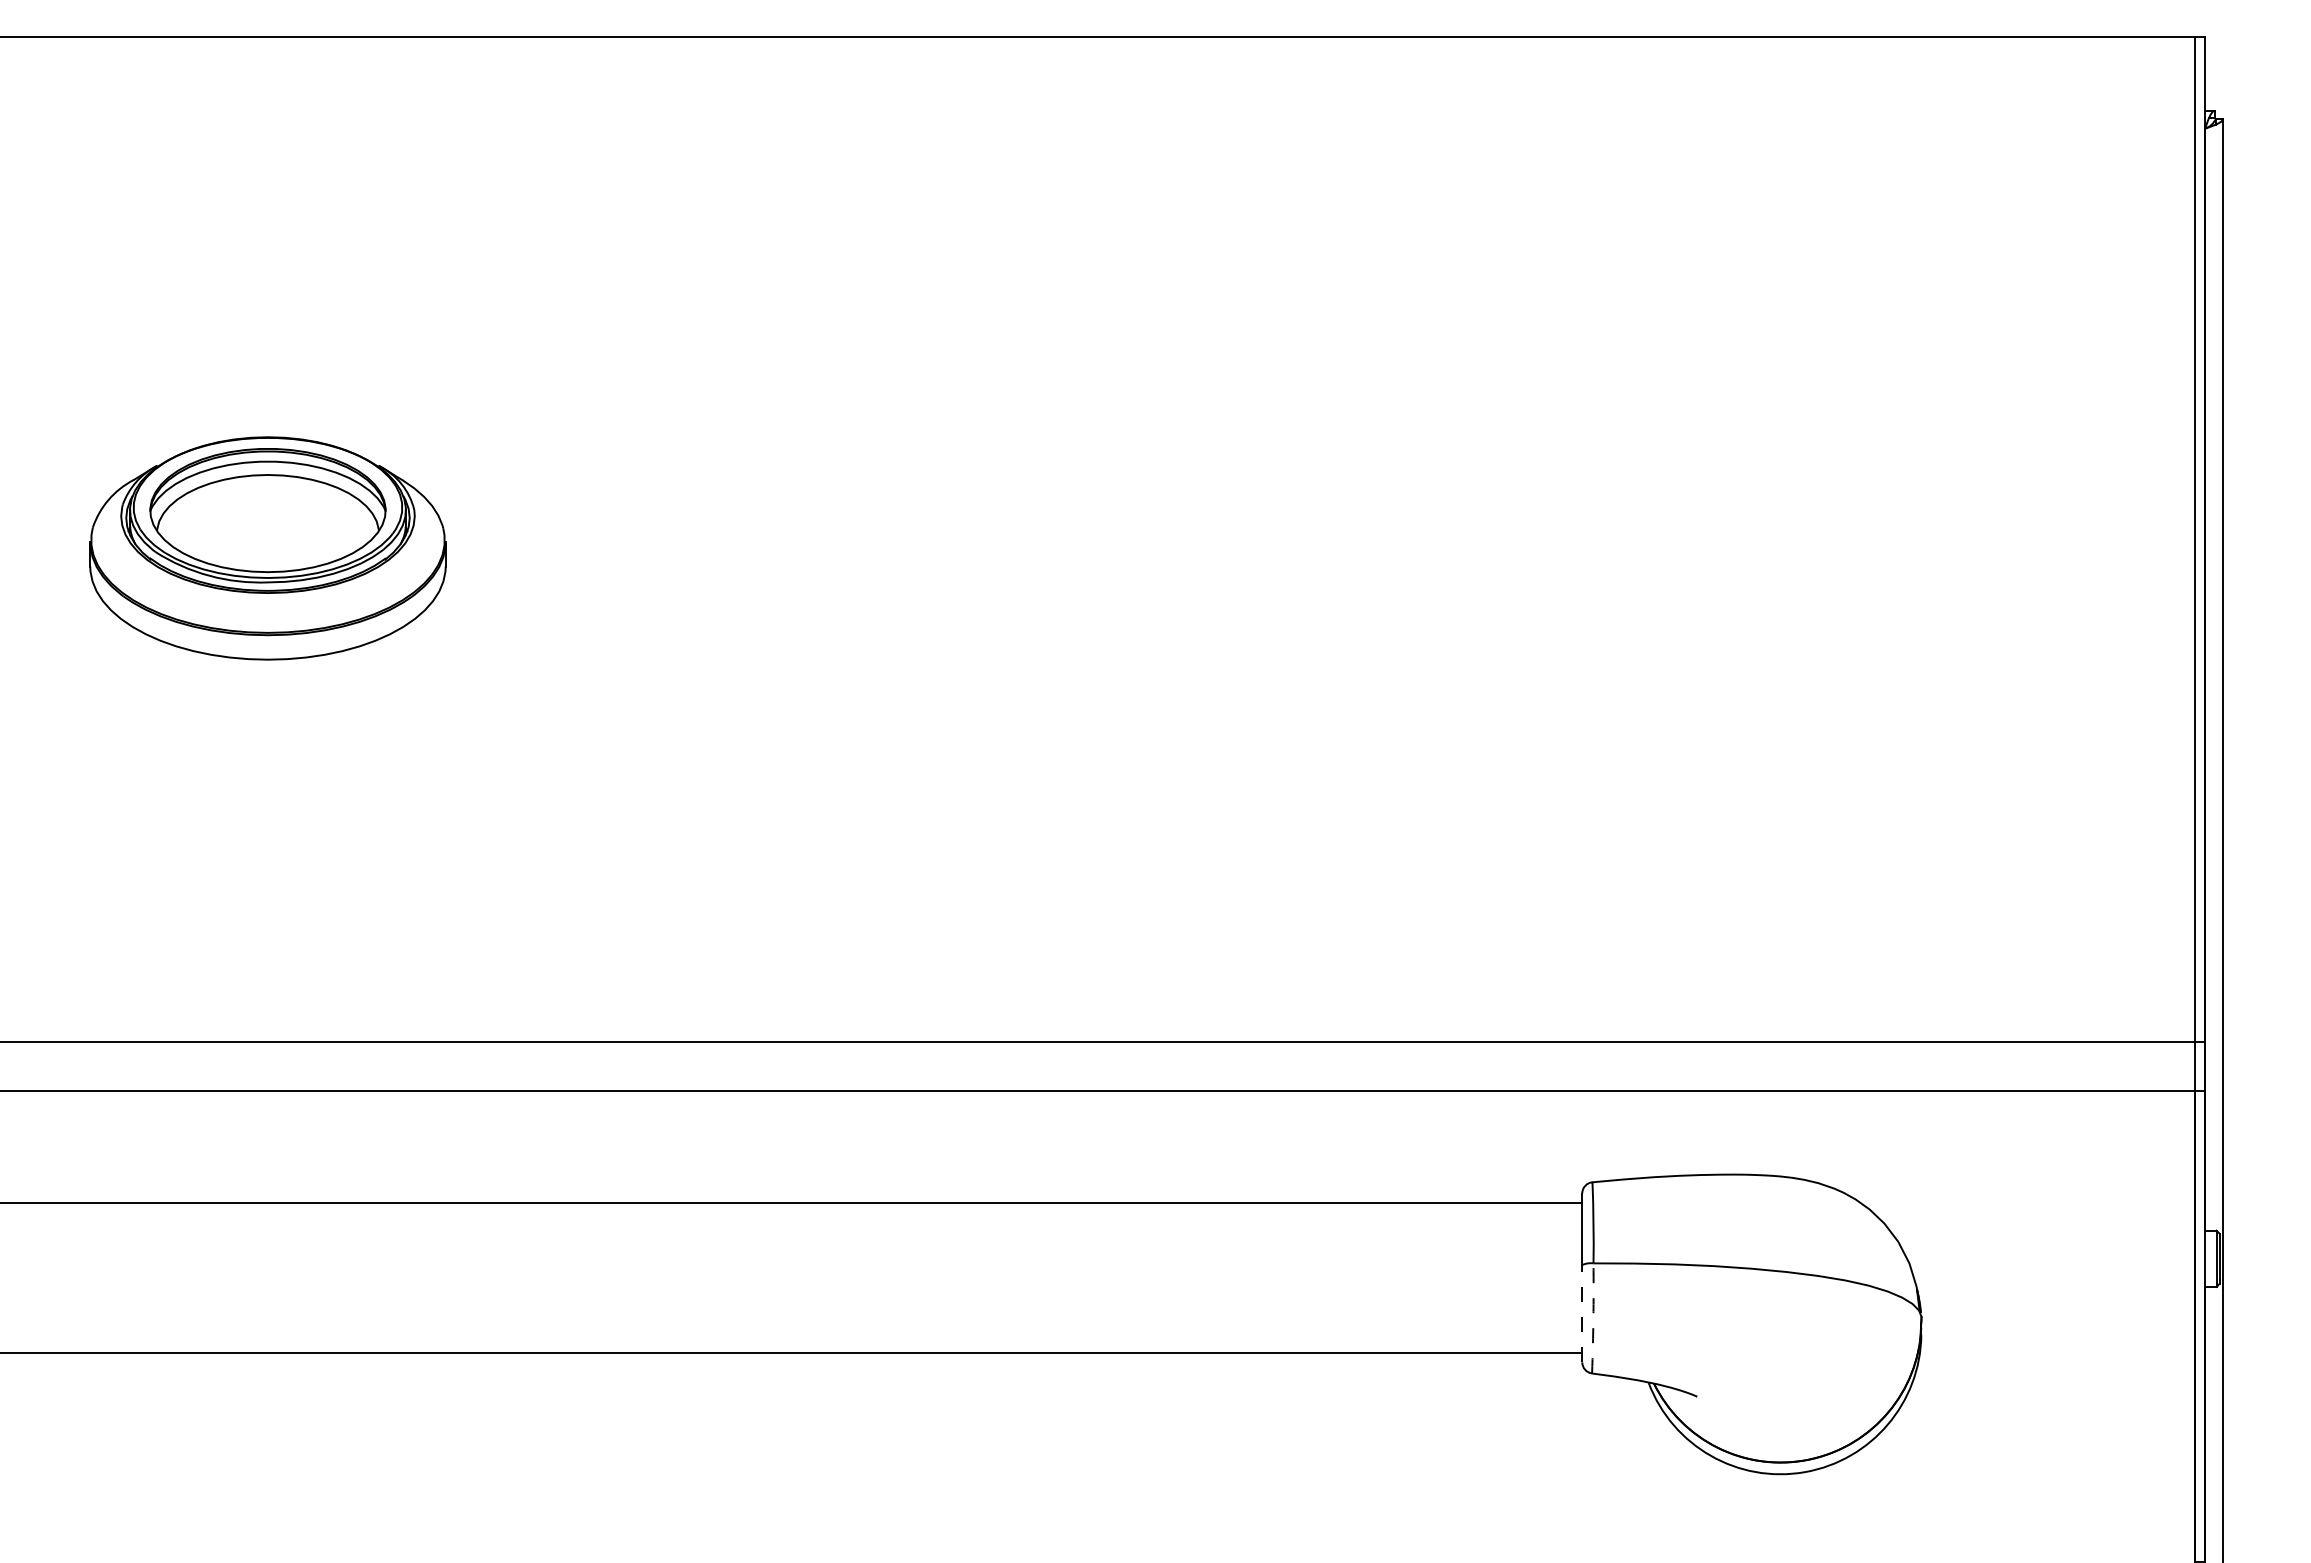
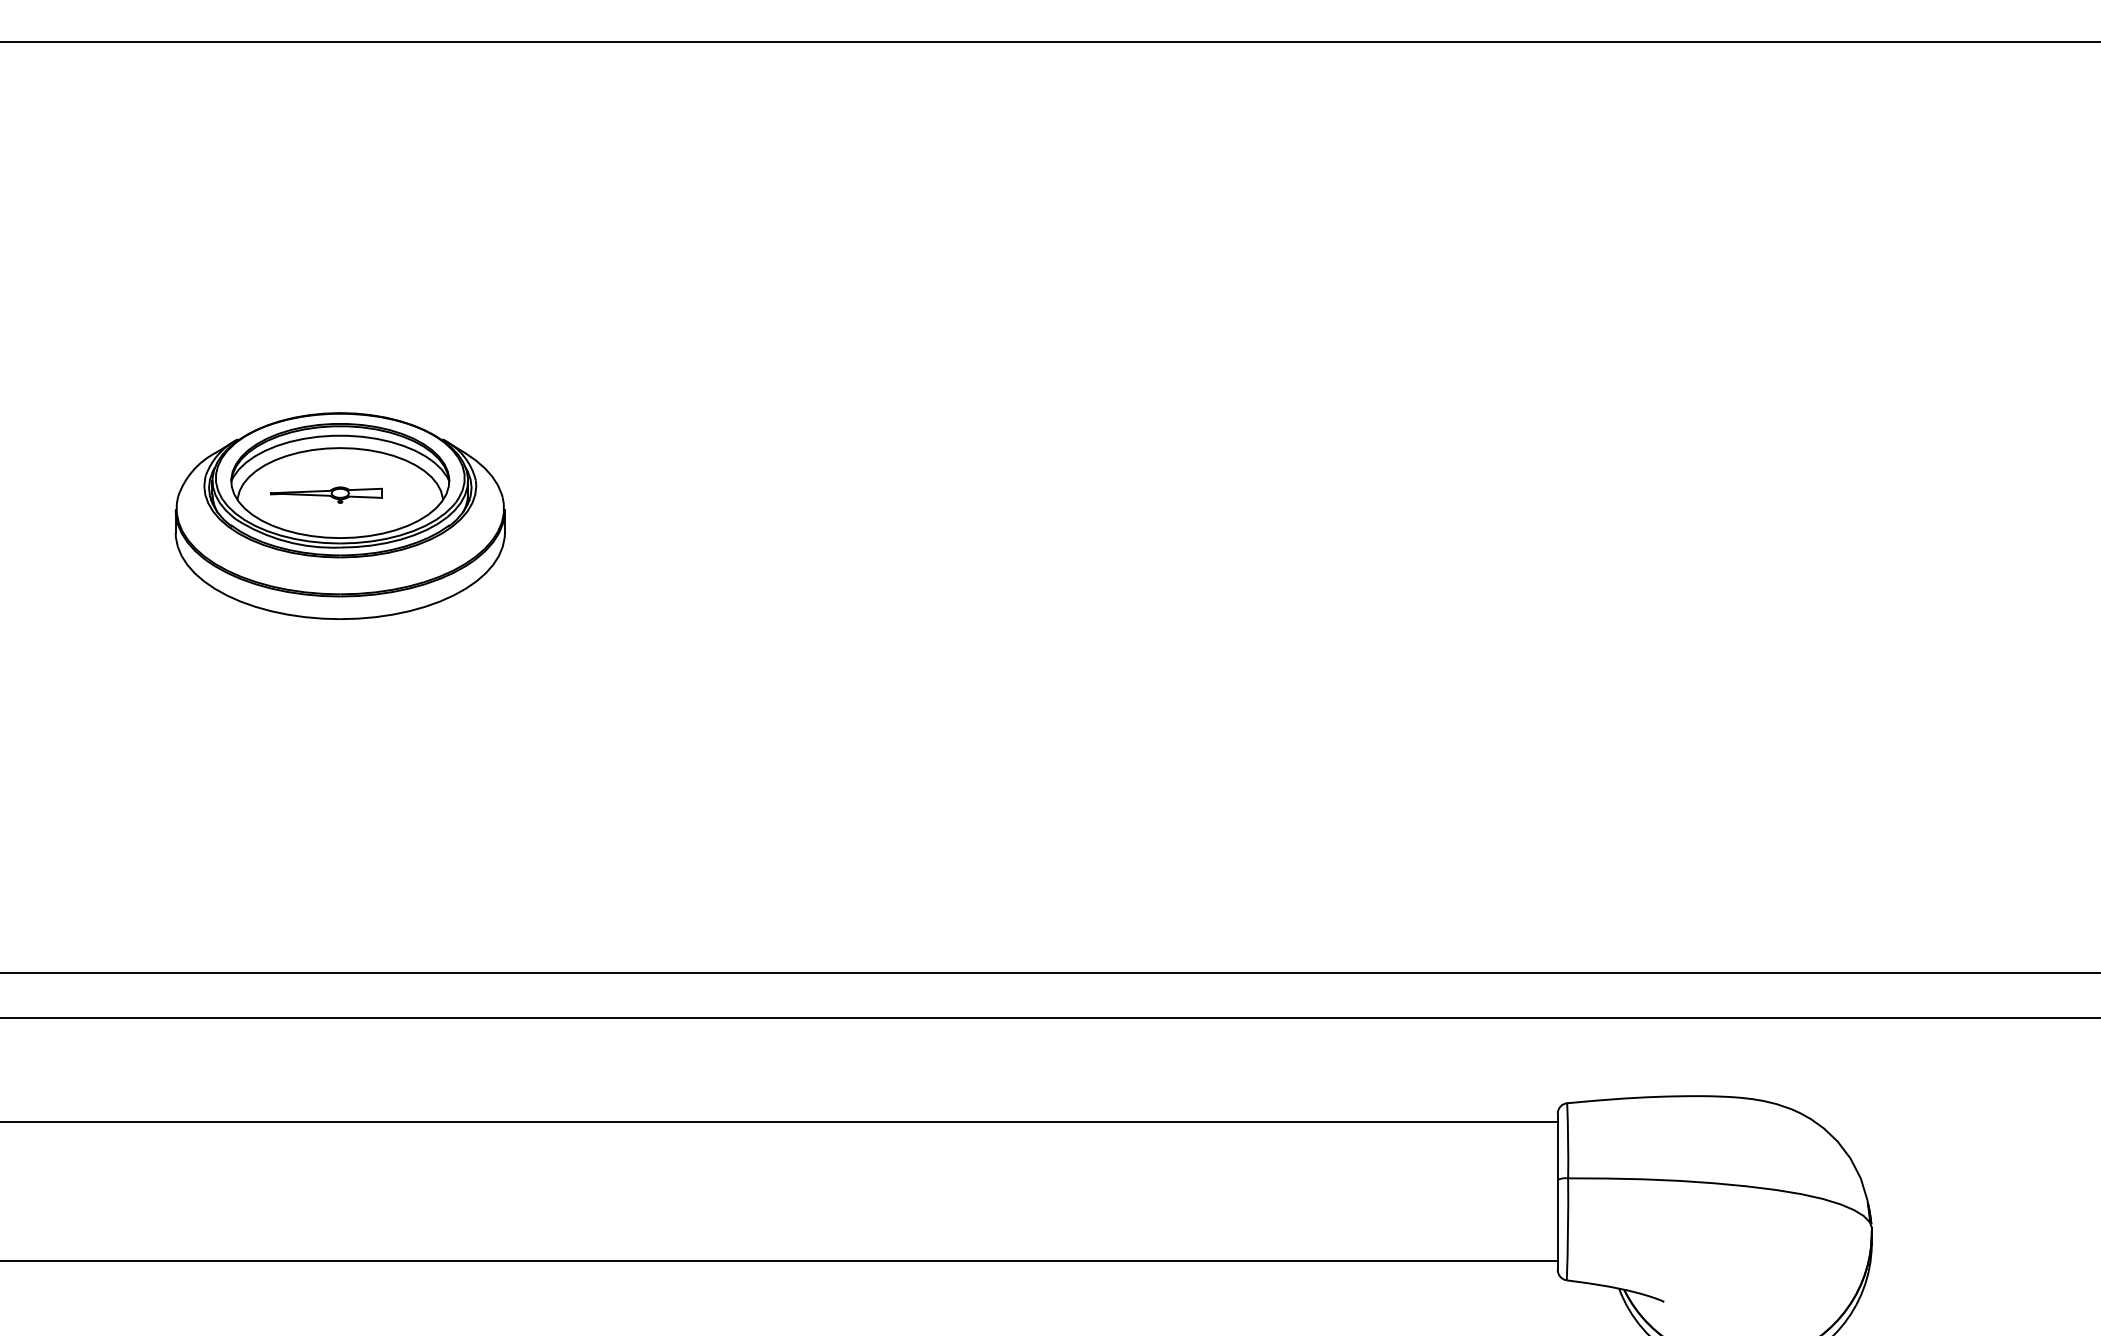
part: (252, 525) -> (325, 494), added
line: (1582, 1313) -> (1557, 1224), dashed -> solid
arc: (1593, 1318) -> (1568, 1229), dashed -> solid

